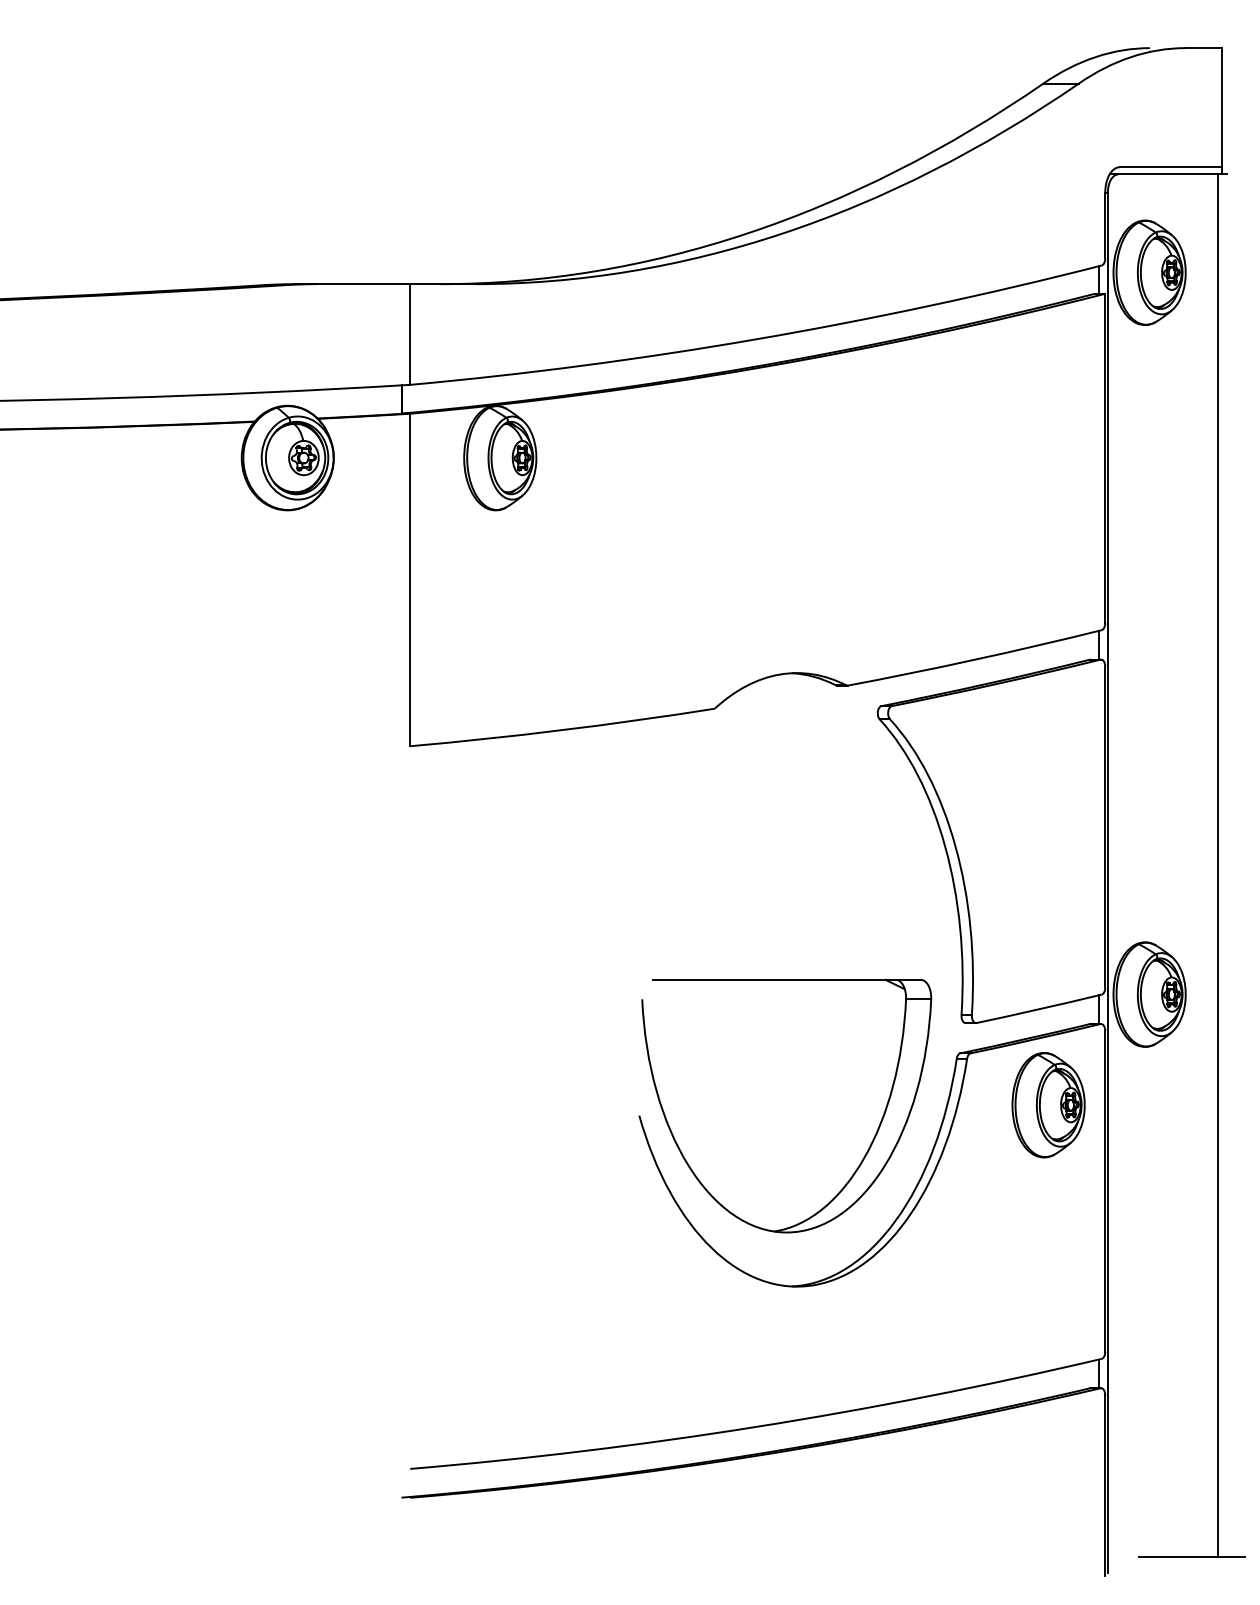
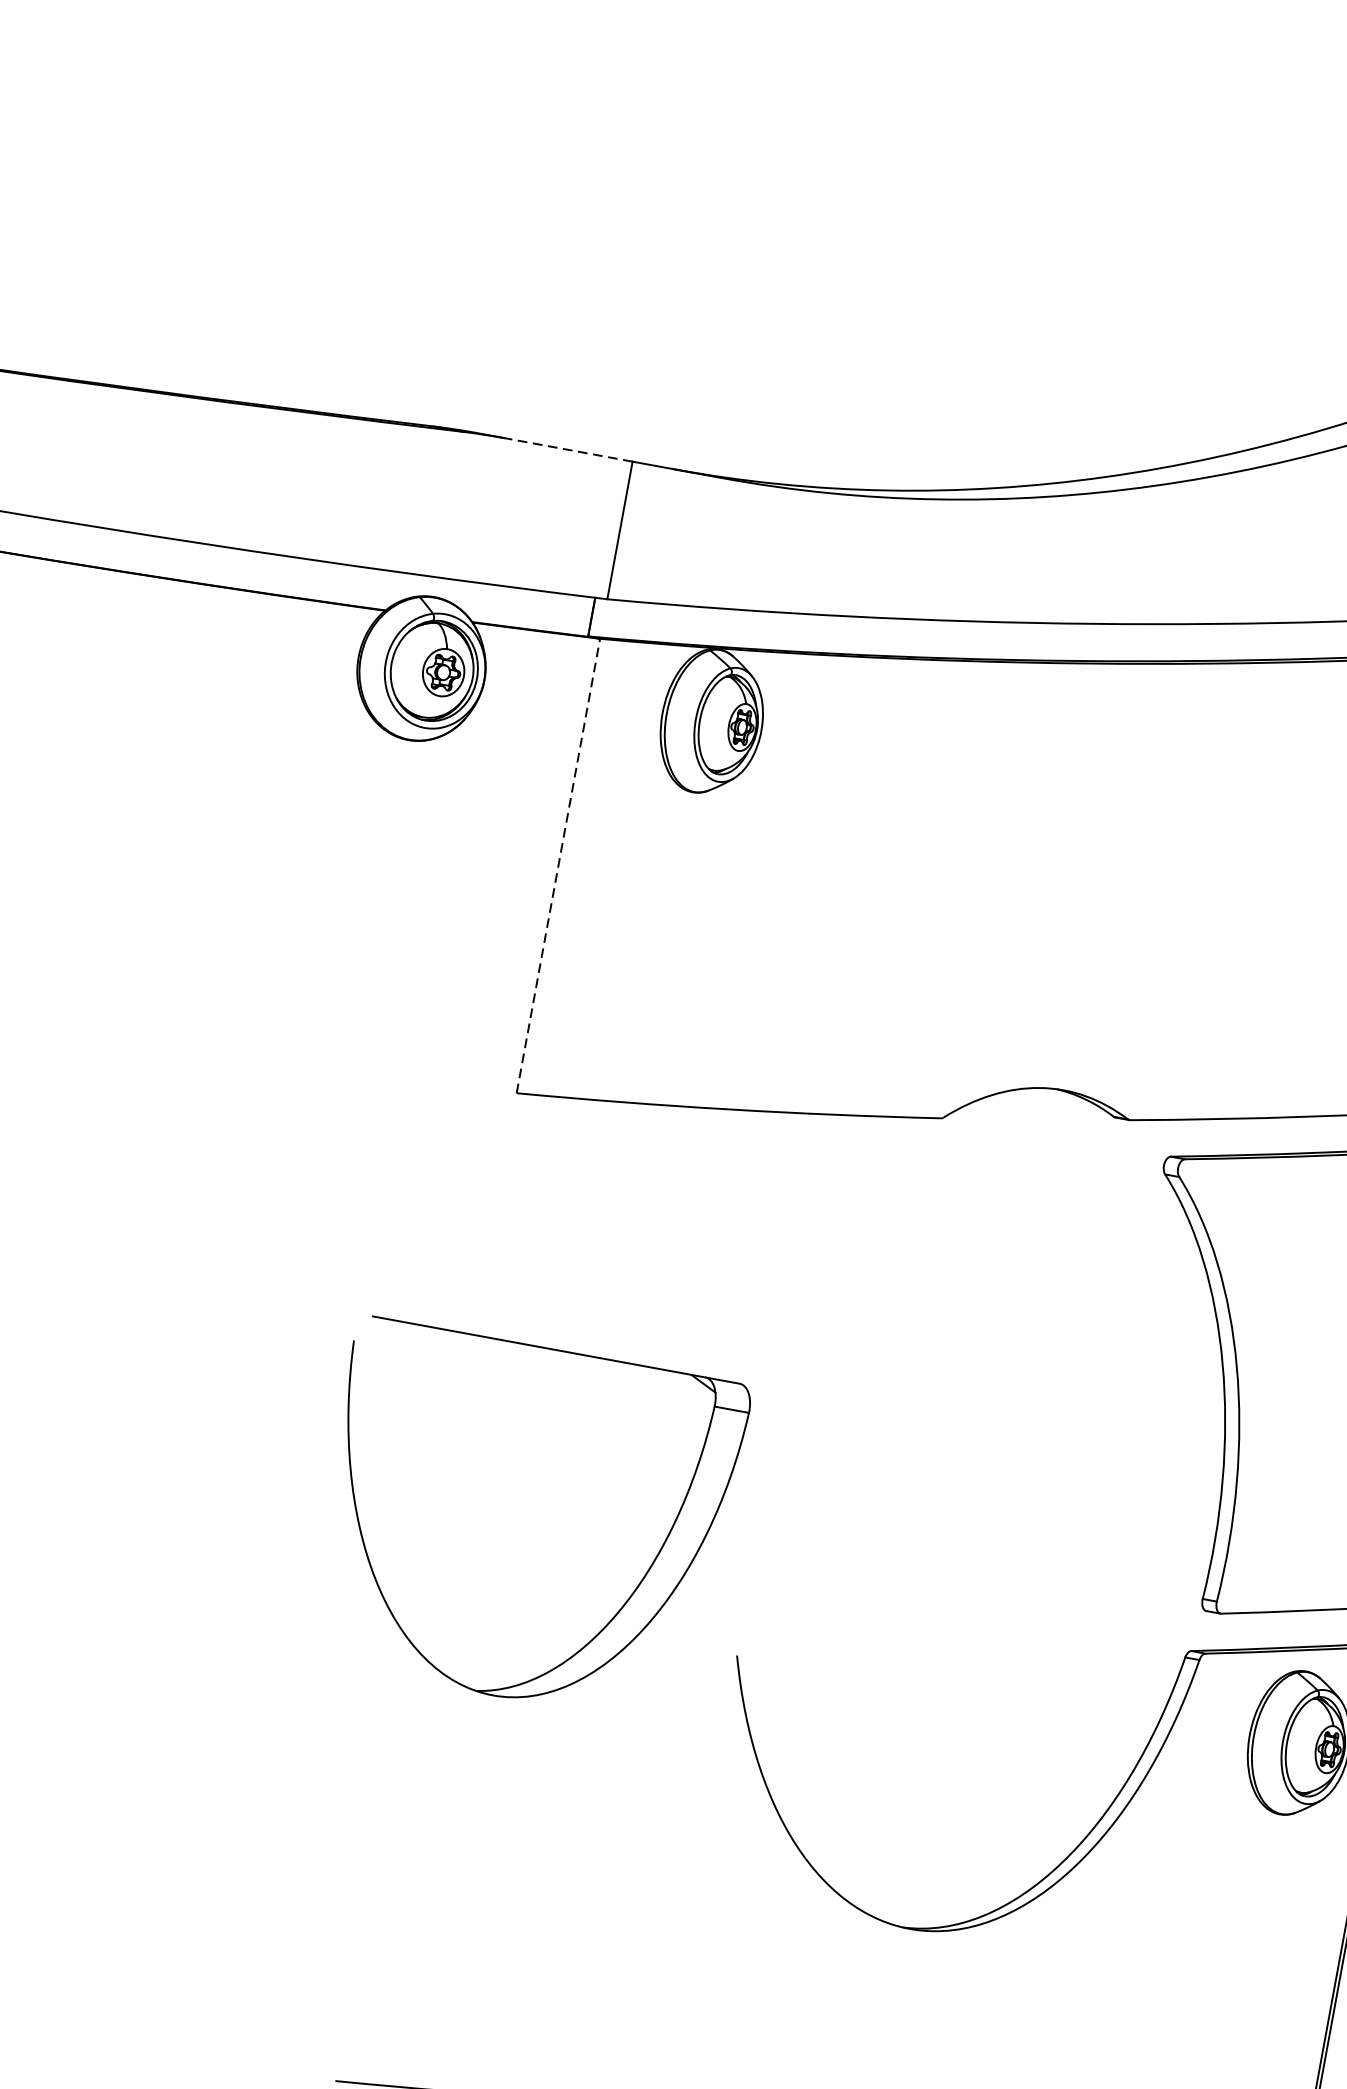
line: (363, 284) -> (568, 450), solid -> dashed
line: (410, 579) -> (558, 865), solid -> dashed
part: (869, 1145) -> (627, 1597), moved

